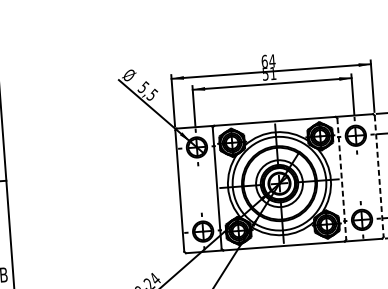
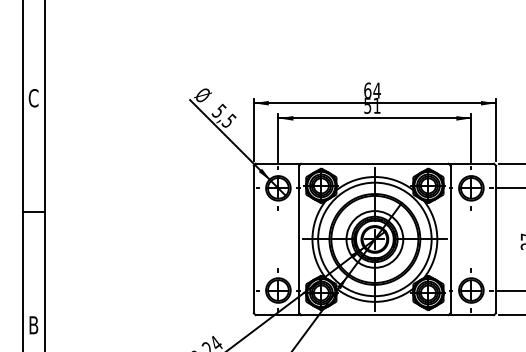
line: (378, 176) -> (495, 239), dashed -> solid
line: (341, 179) -> (450, 239), dashed -> solid

